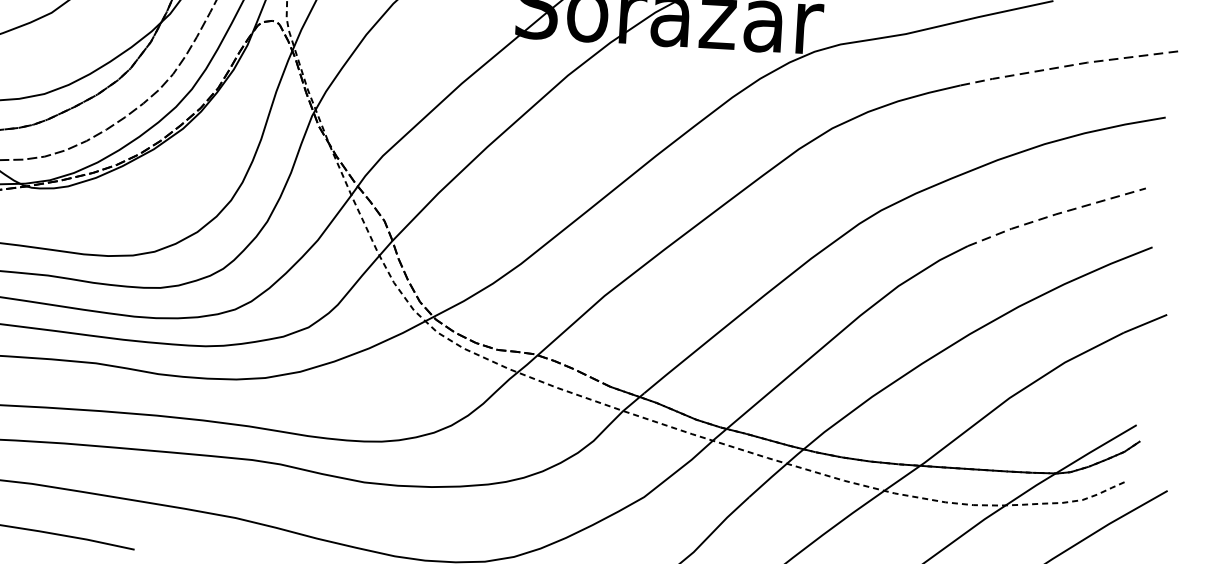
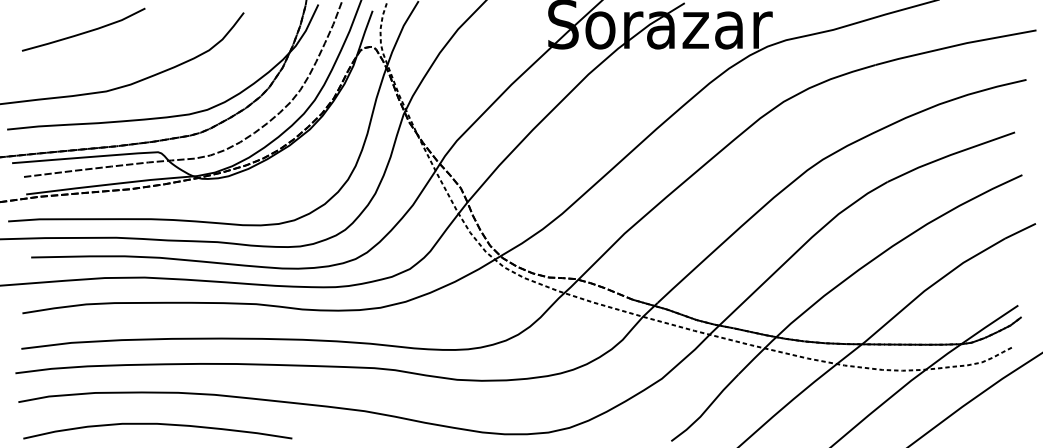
line: (1071, 65) -> (955, 45), dashed -> solid
line: (1055, 214) -> (950, 155), dashed -> solid

